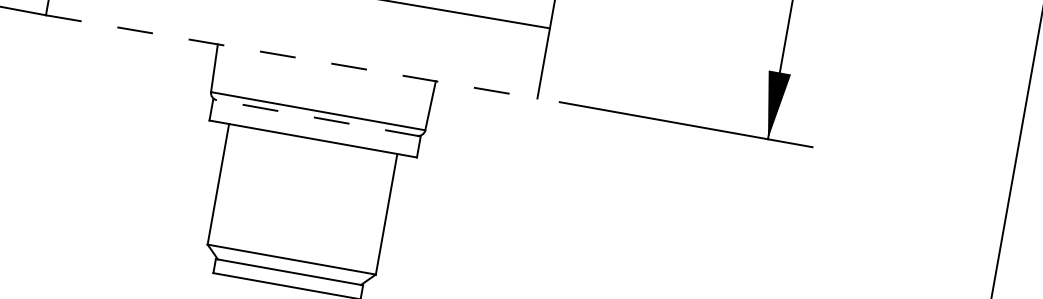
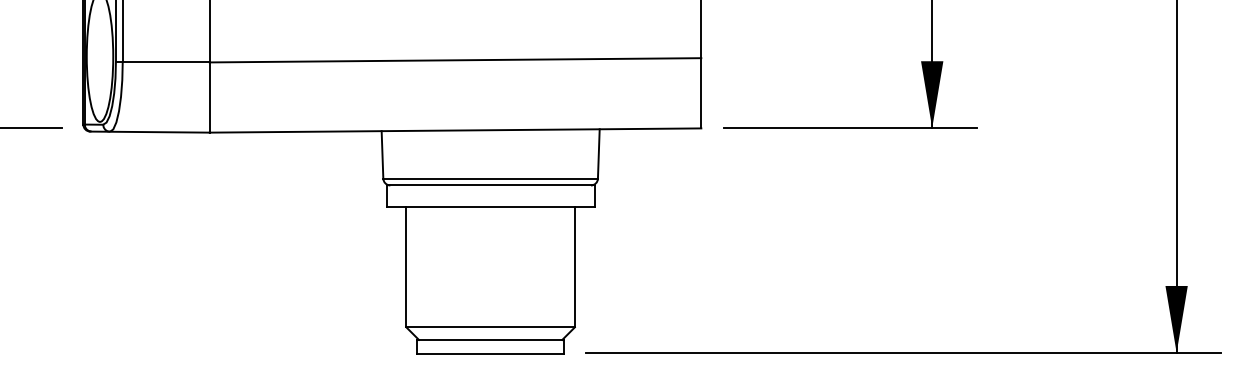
line: (291, 56) -> (455, 130), dashed -> solid
line: (316, 117) -> (490, 185), dashed -> solid

